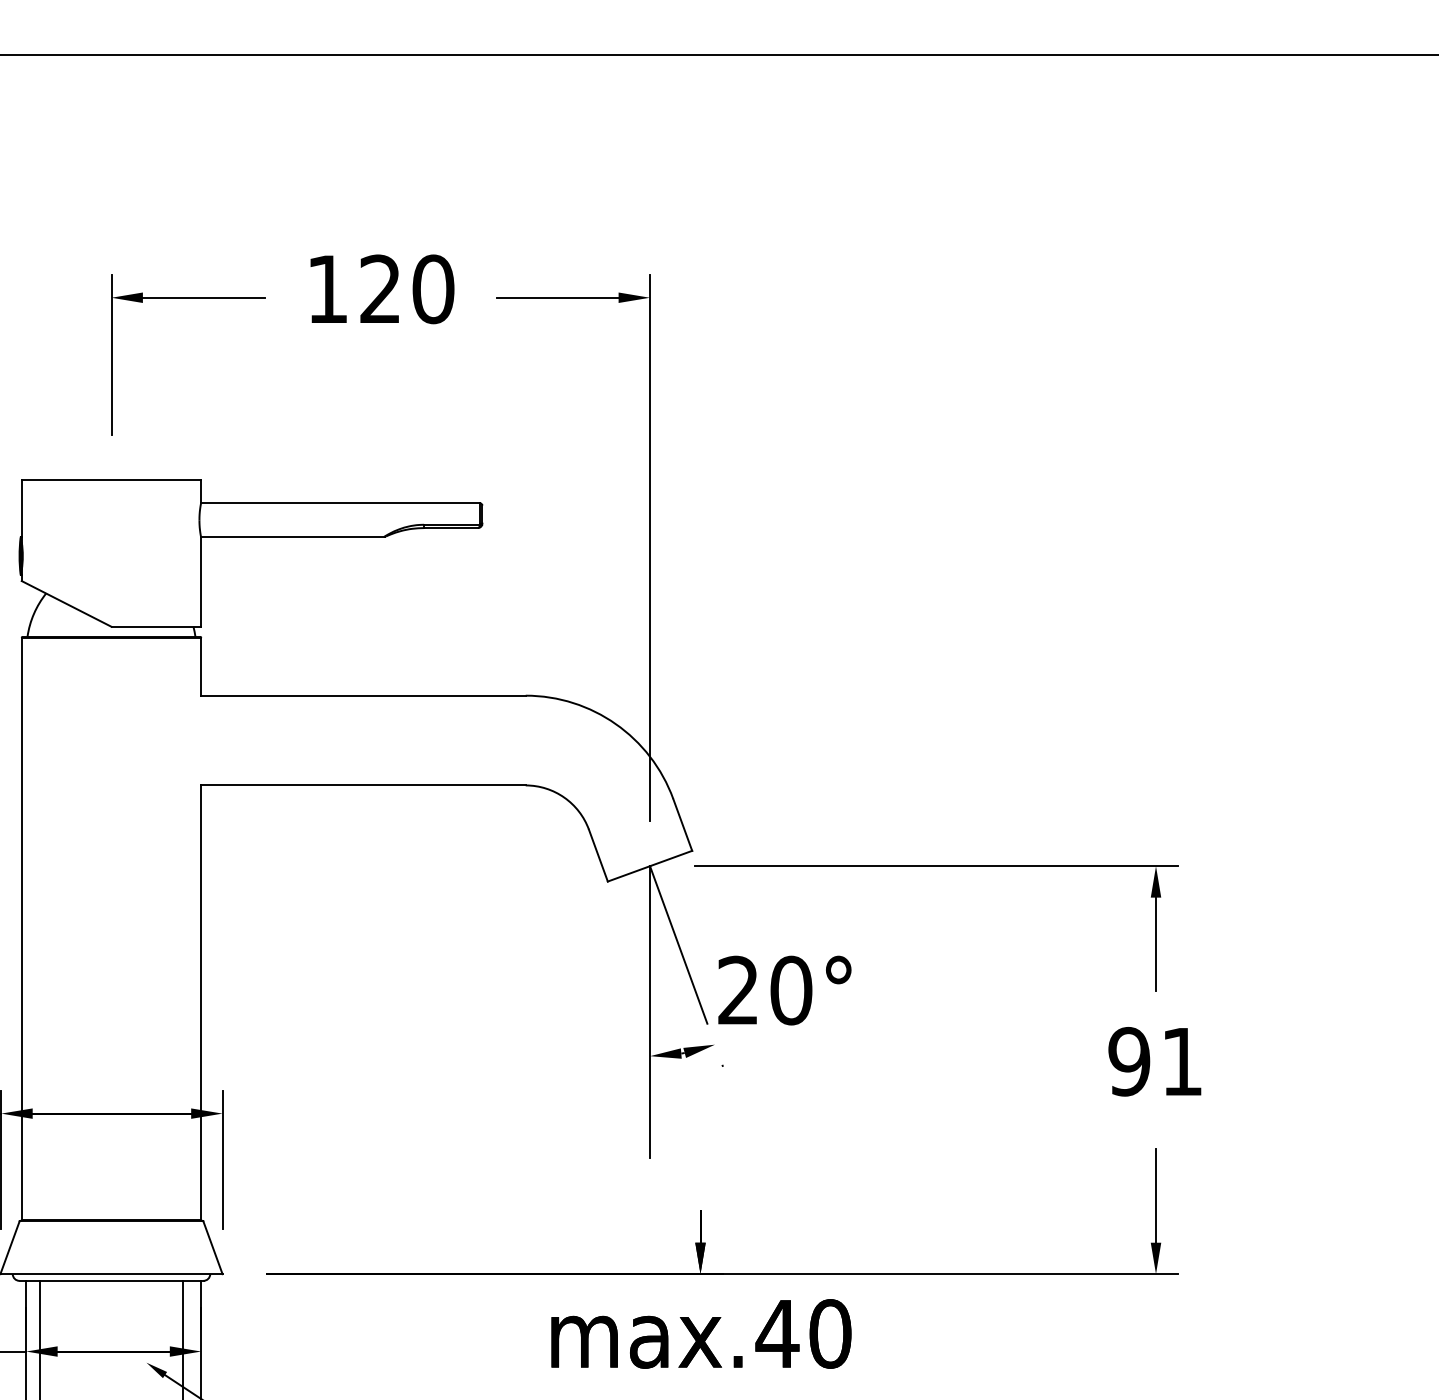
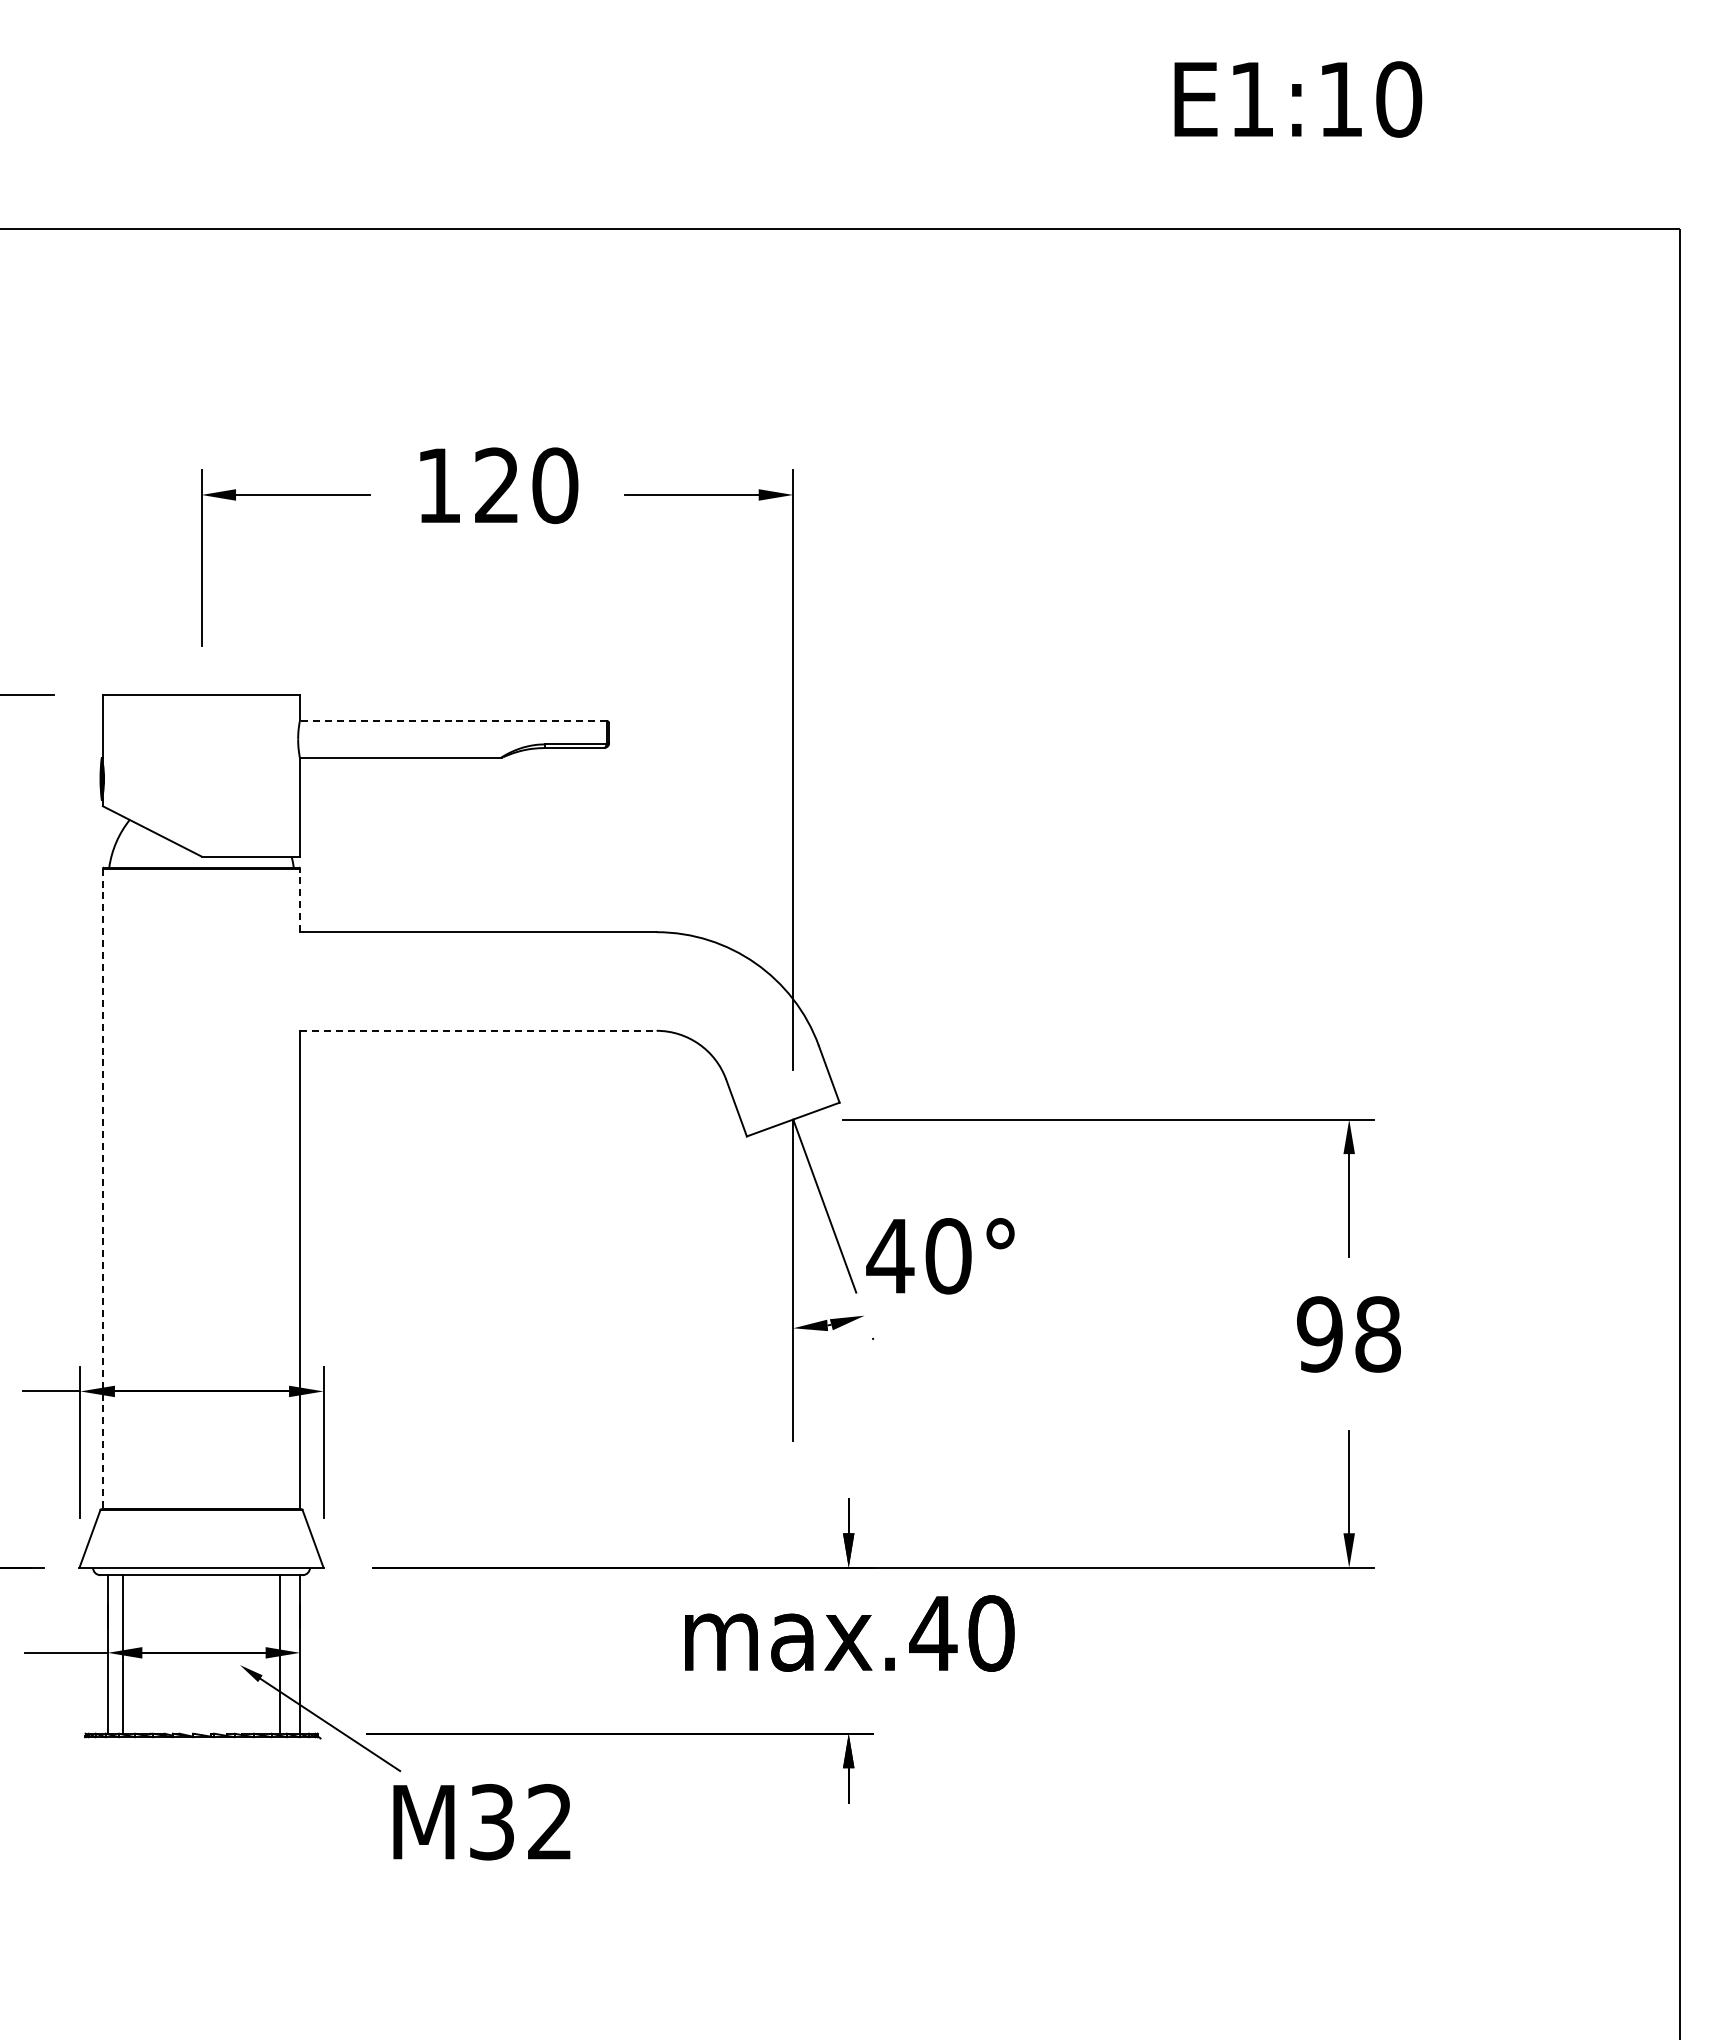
line: (339, 503) -> (452, 720), solid -> dashed
line: (201, 666) -> (300, 900), solid -> dashed
line: (363, 785) -> (478, 1030), solid -> dashed
line: (21, 929) -> (102, 1189), solid -> dashed
text: (738, 989) -> (890, 1255), 20° -> 40°
text: (1181, 1061) -> (1377, 1334), 91 -> 98

